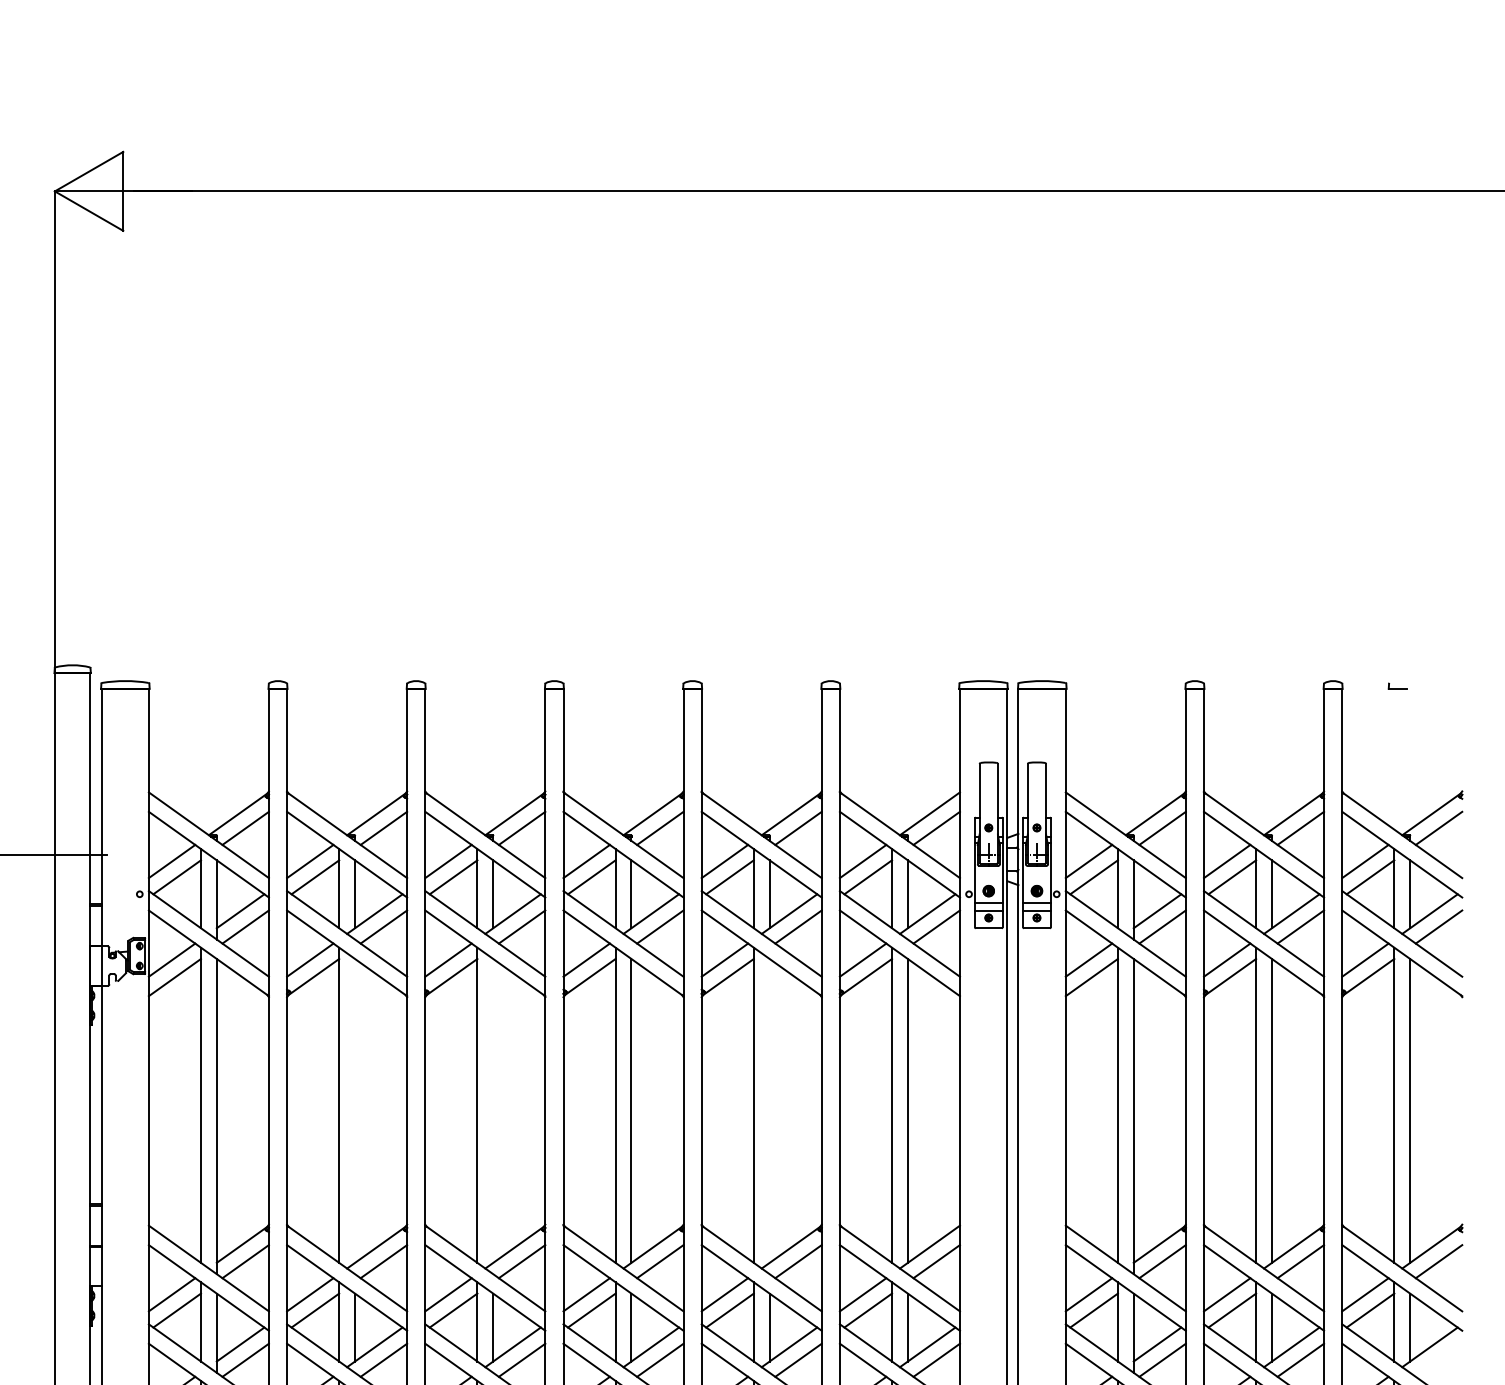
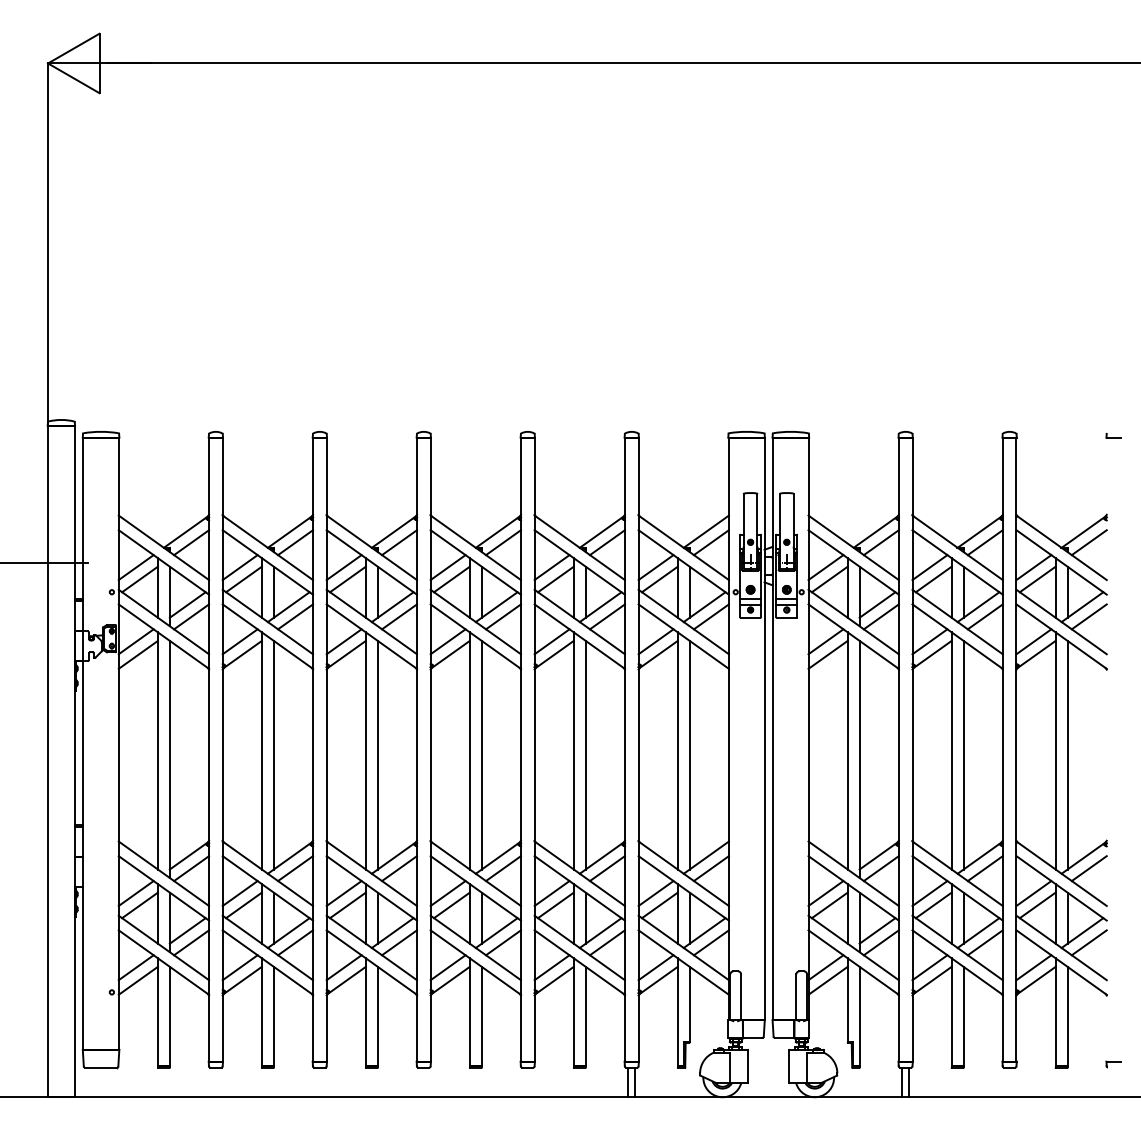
part: (1398, 685) -> (1113, 435), moved
line: (354, 1109) -> (273, 754), added
line: (492, 1109) -> (377, 754), added
line: (769, 1109) -> (585, 754), added
line: (1437, 1359) -> (1088, 942), added

